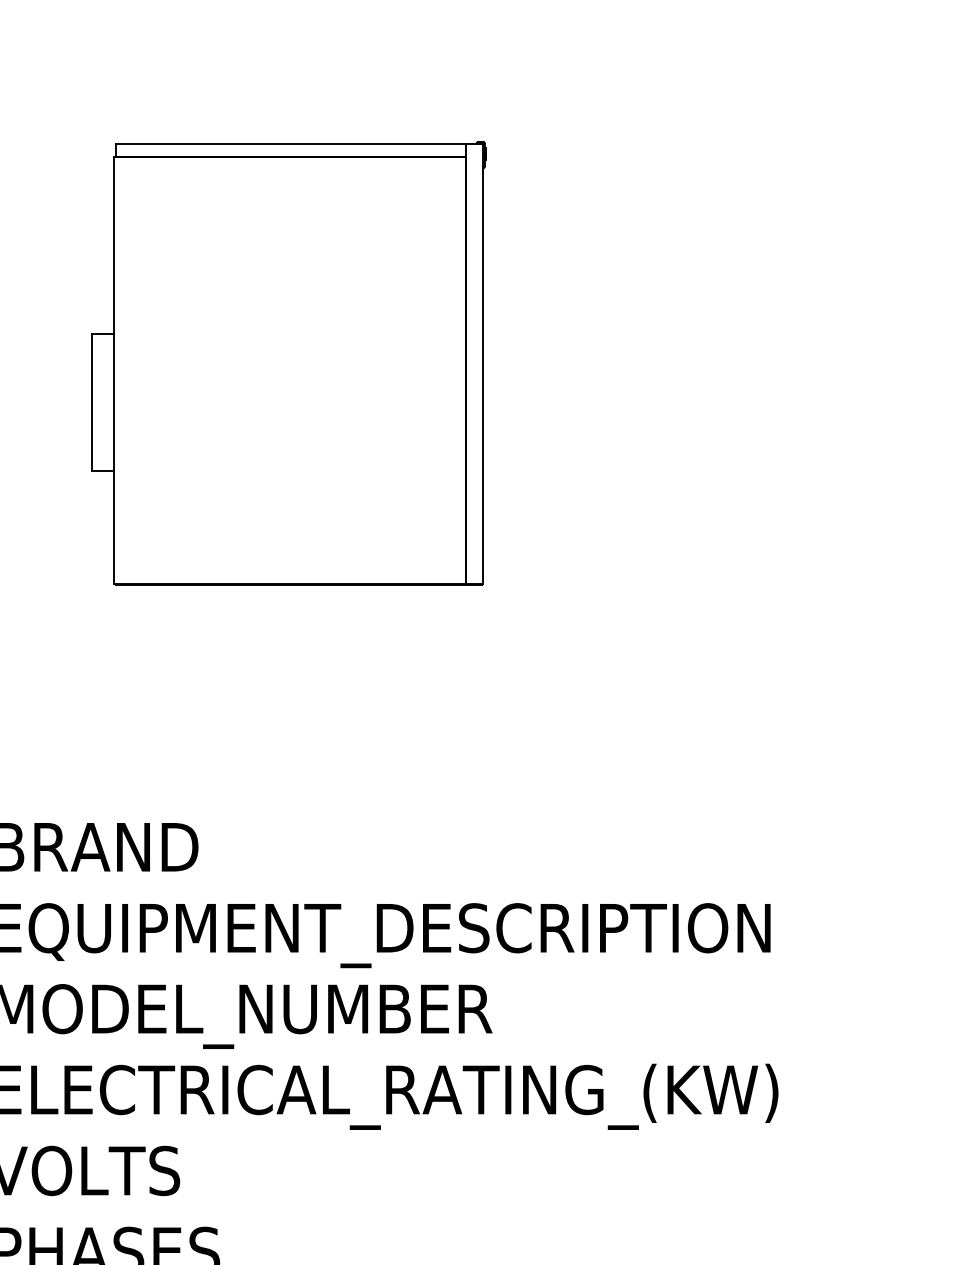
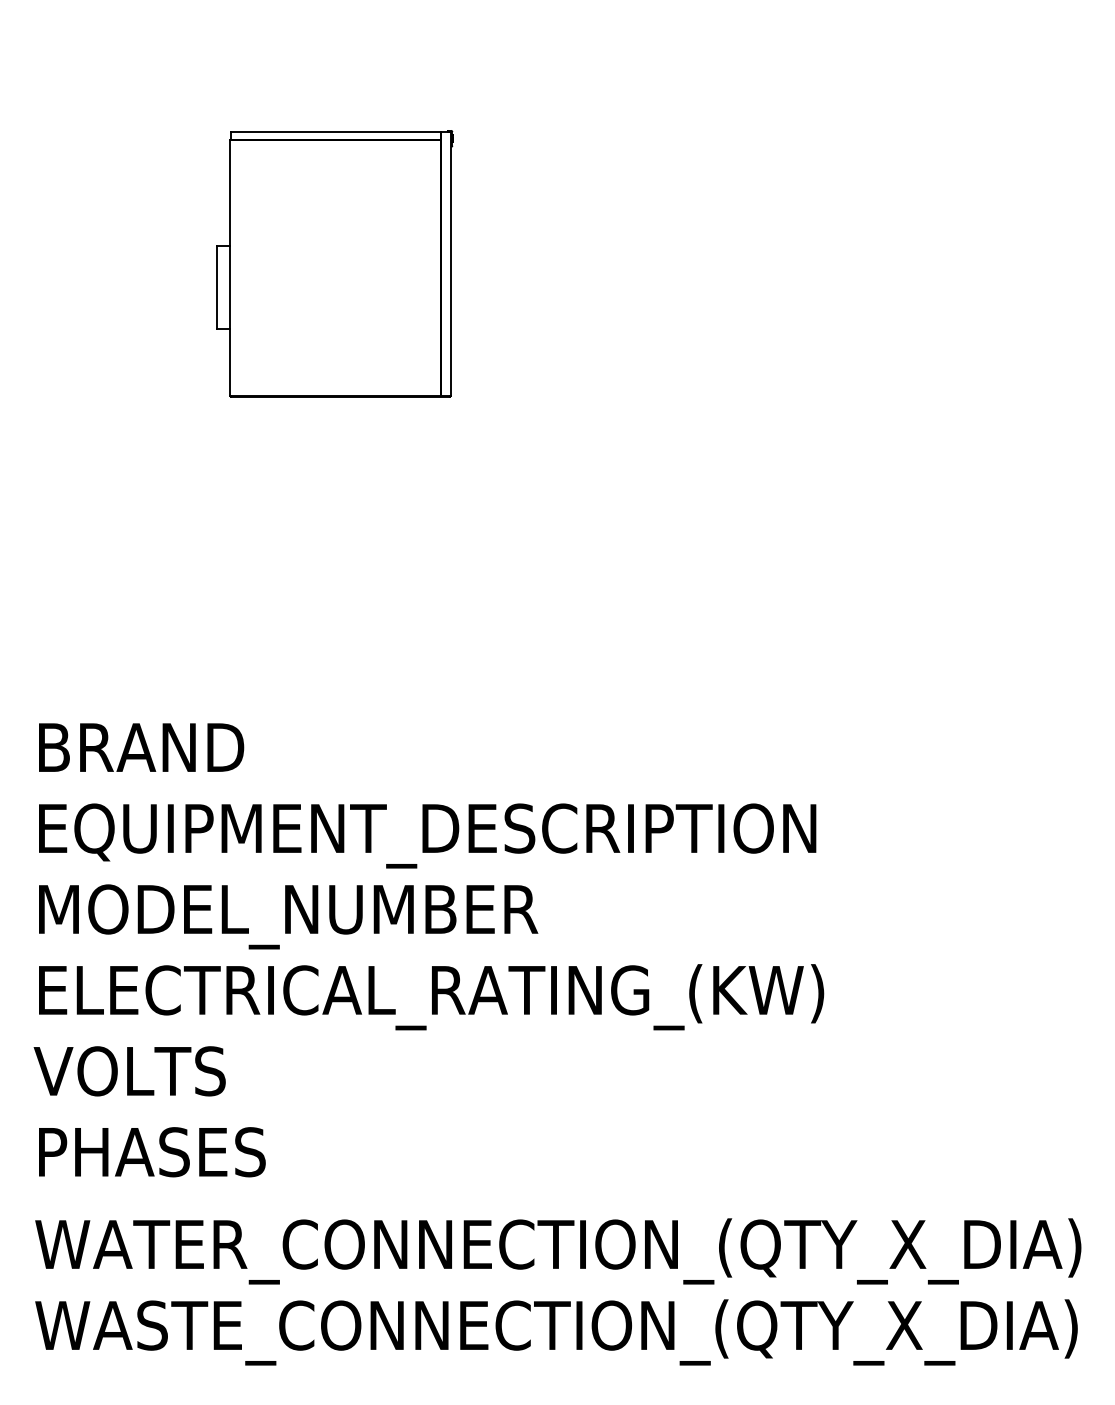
part: (288, 363) -> (334, 263), size x0.6

